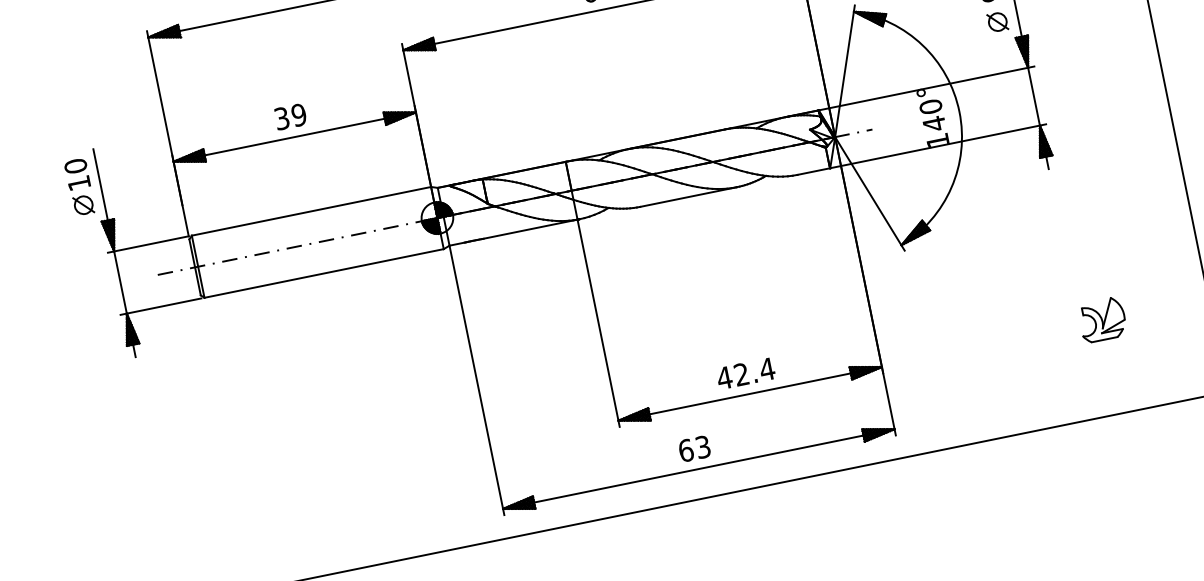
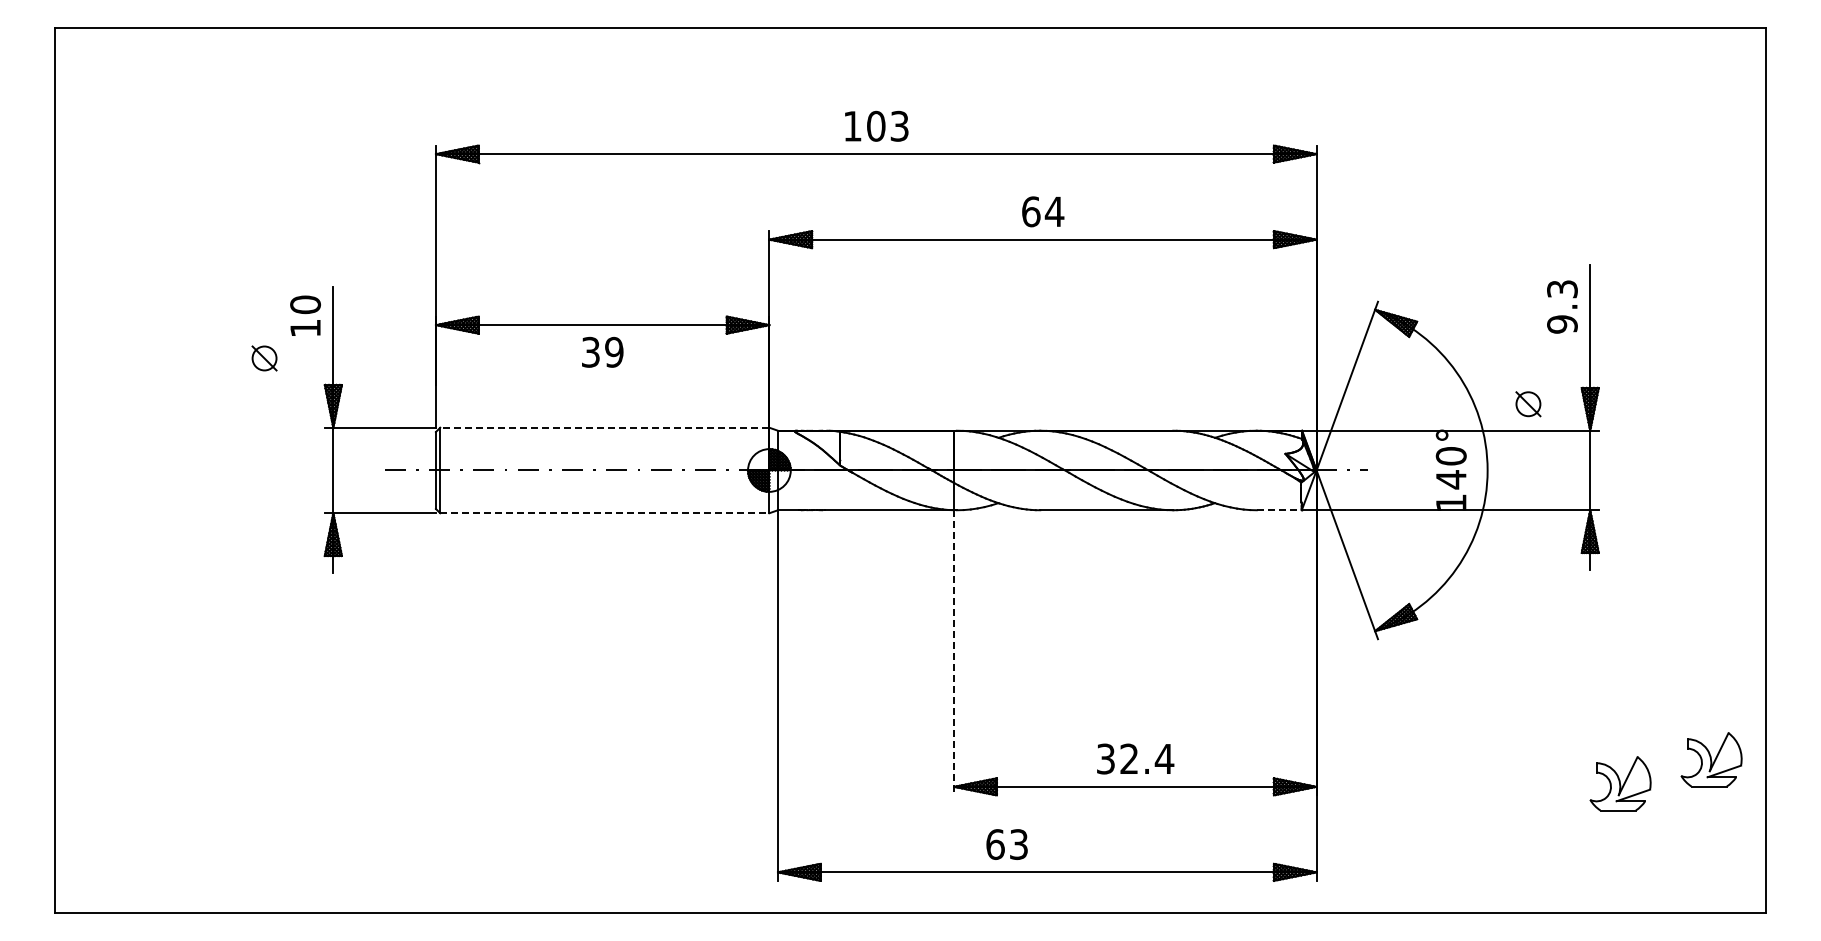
part: (997, 22) -> (1528, 404), moved
text: (290, 116) -> (602, 351), moved
line: (814, 171) -> (1279, 510), solid -> dashed
part: (83, 205) -> (264, 358), moved
line: (311, 211) -> (604, 427), solid -> dashed
line: (323, 273) -> (604, 513), solid -> dashed
part: (1164, 288) -> (1711, 759), added
line: (598, 322) -> (954, 652), solid -> dashed
text: (724, 377) -> (1105, 758), 42.4 -> 32.4
text: (694, 448) -> (1006, 844), moved

